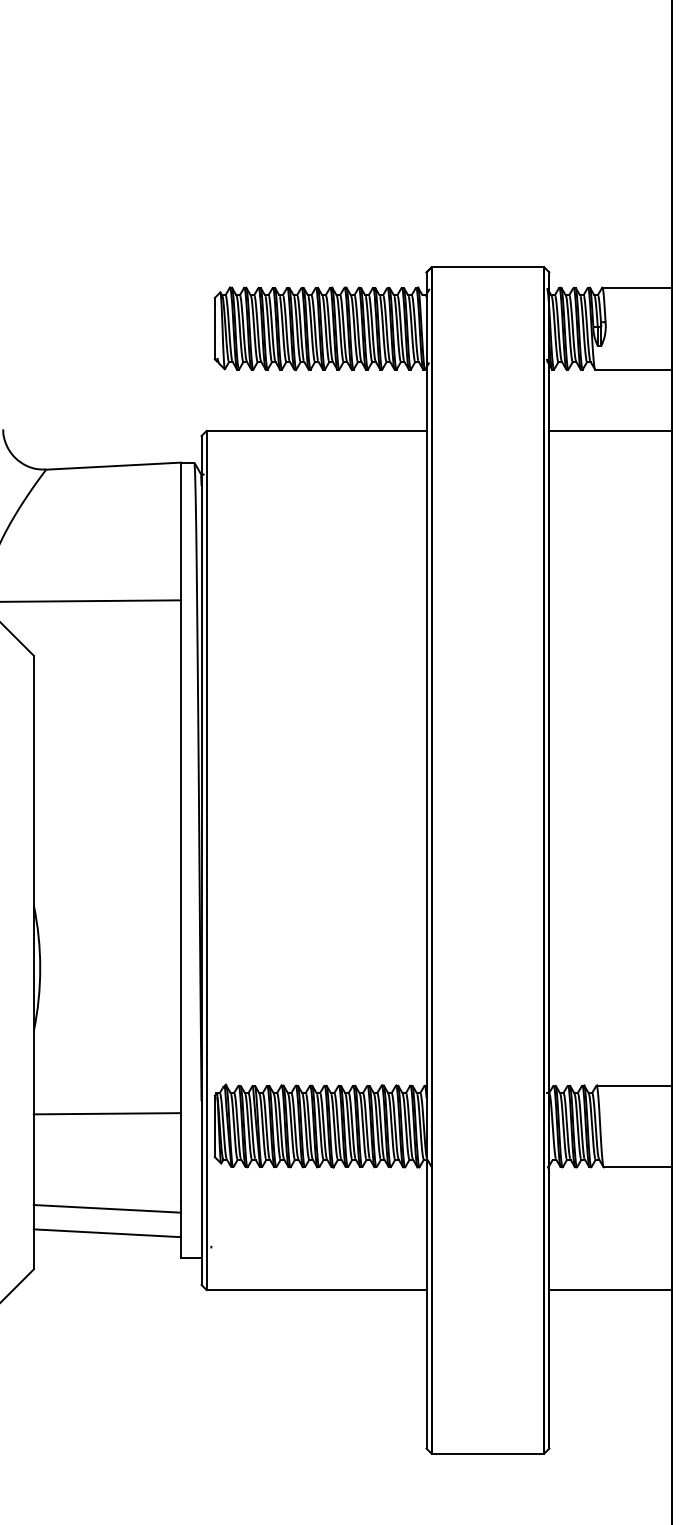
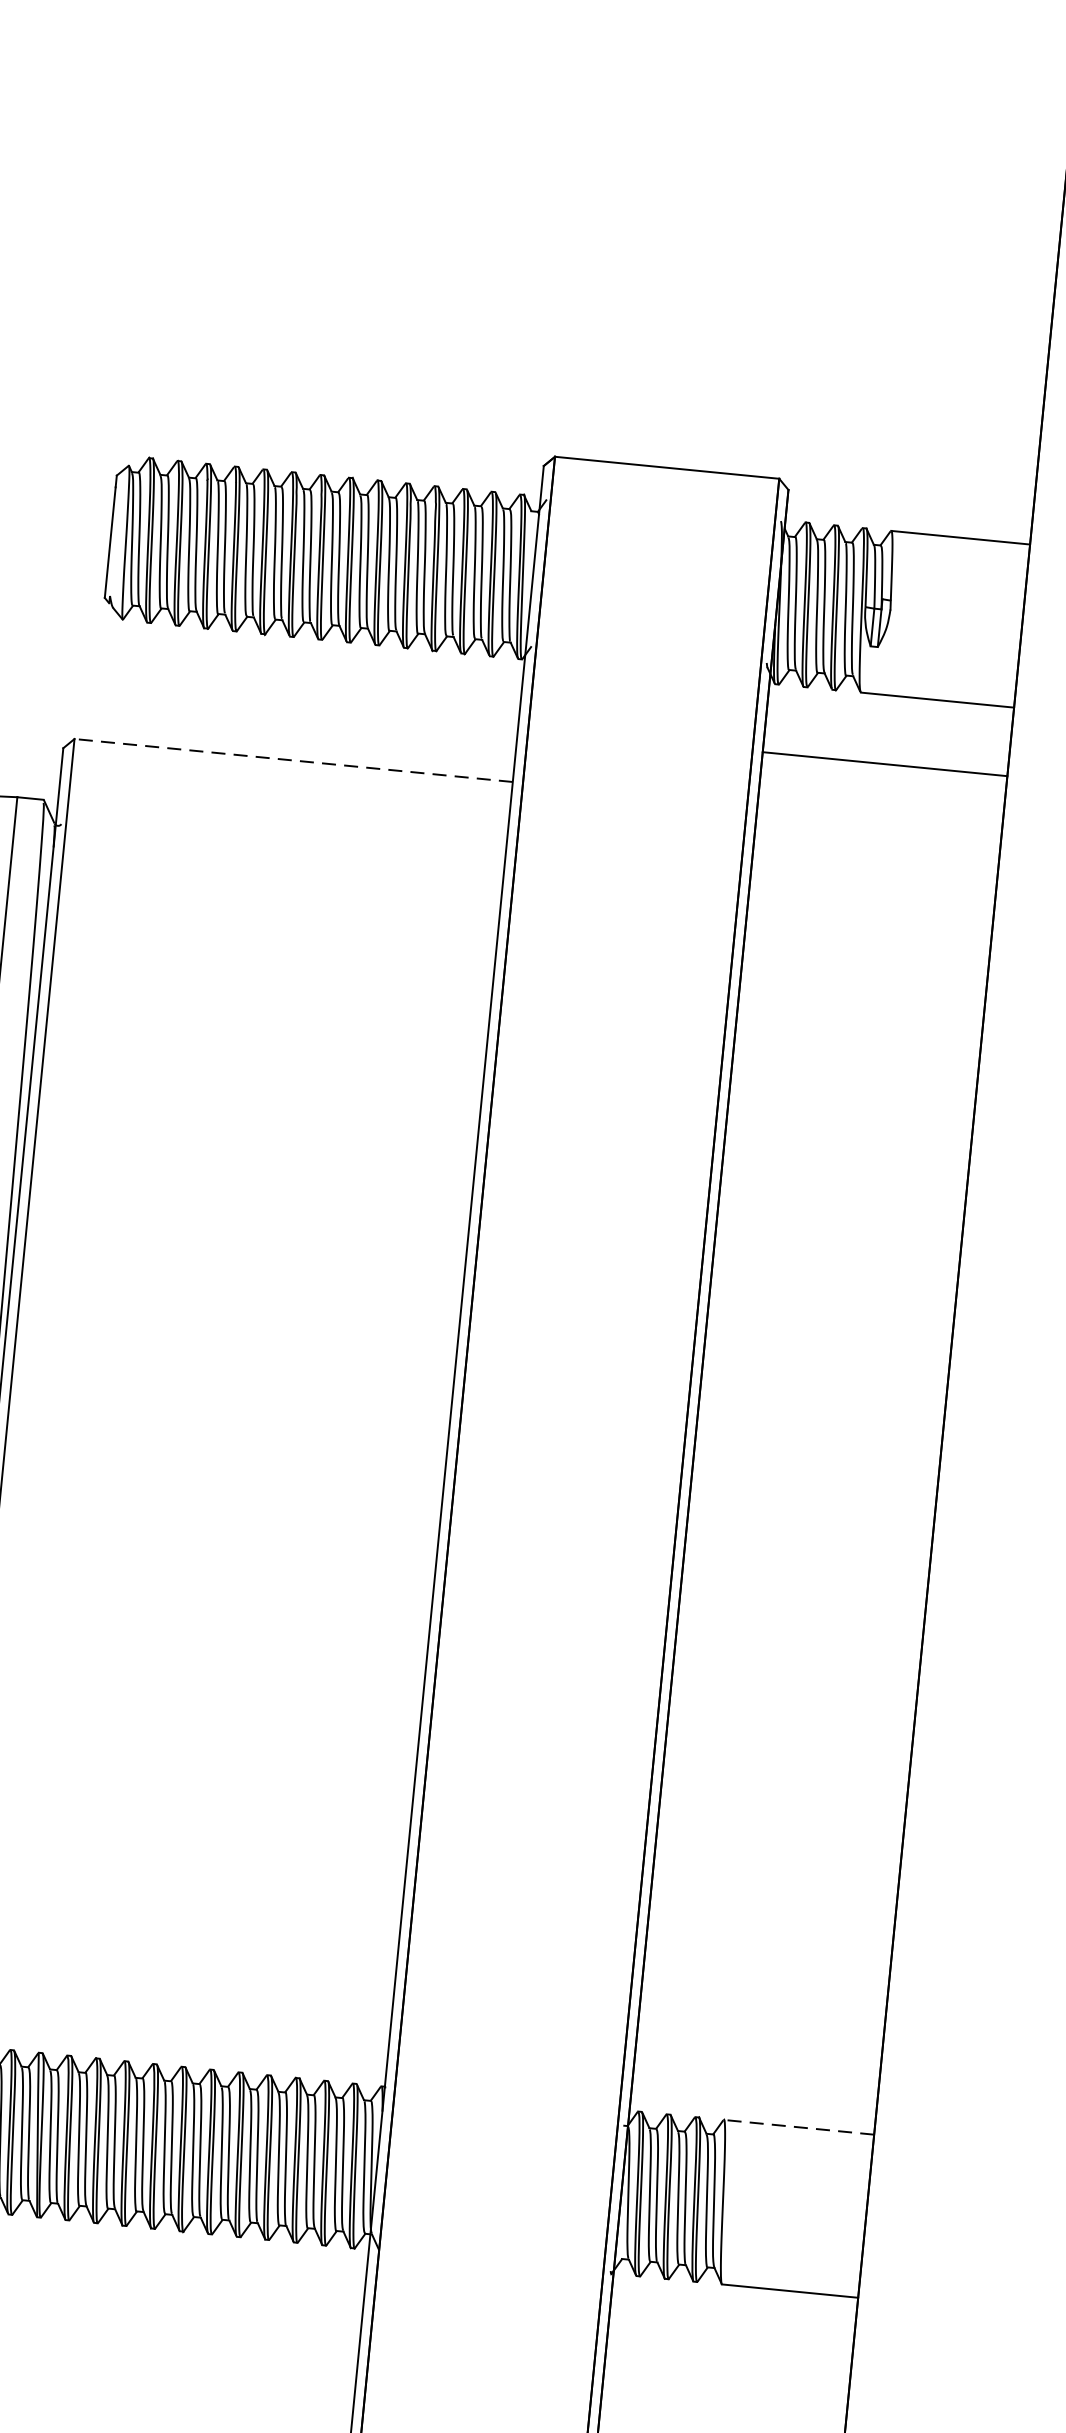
line: (316, 430) -> (293, 759), solid -> dashed
line: (610, 430) -> (884, 763), moved
line: (634, 1085) -> (799, 2127), solid -> dashed

